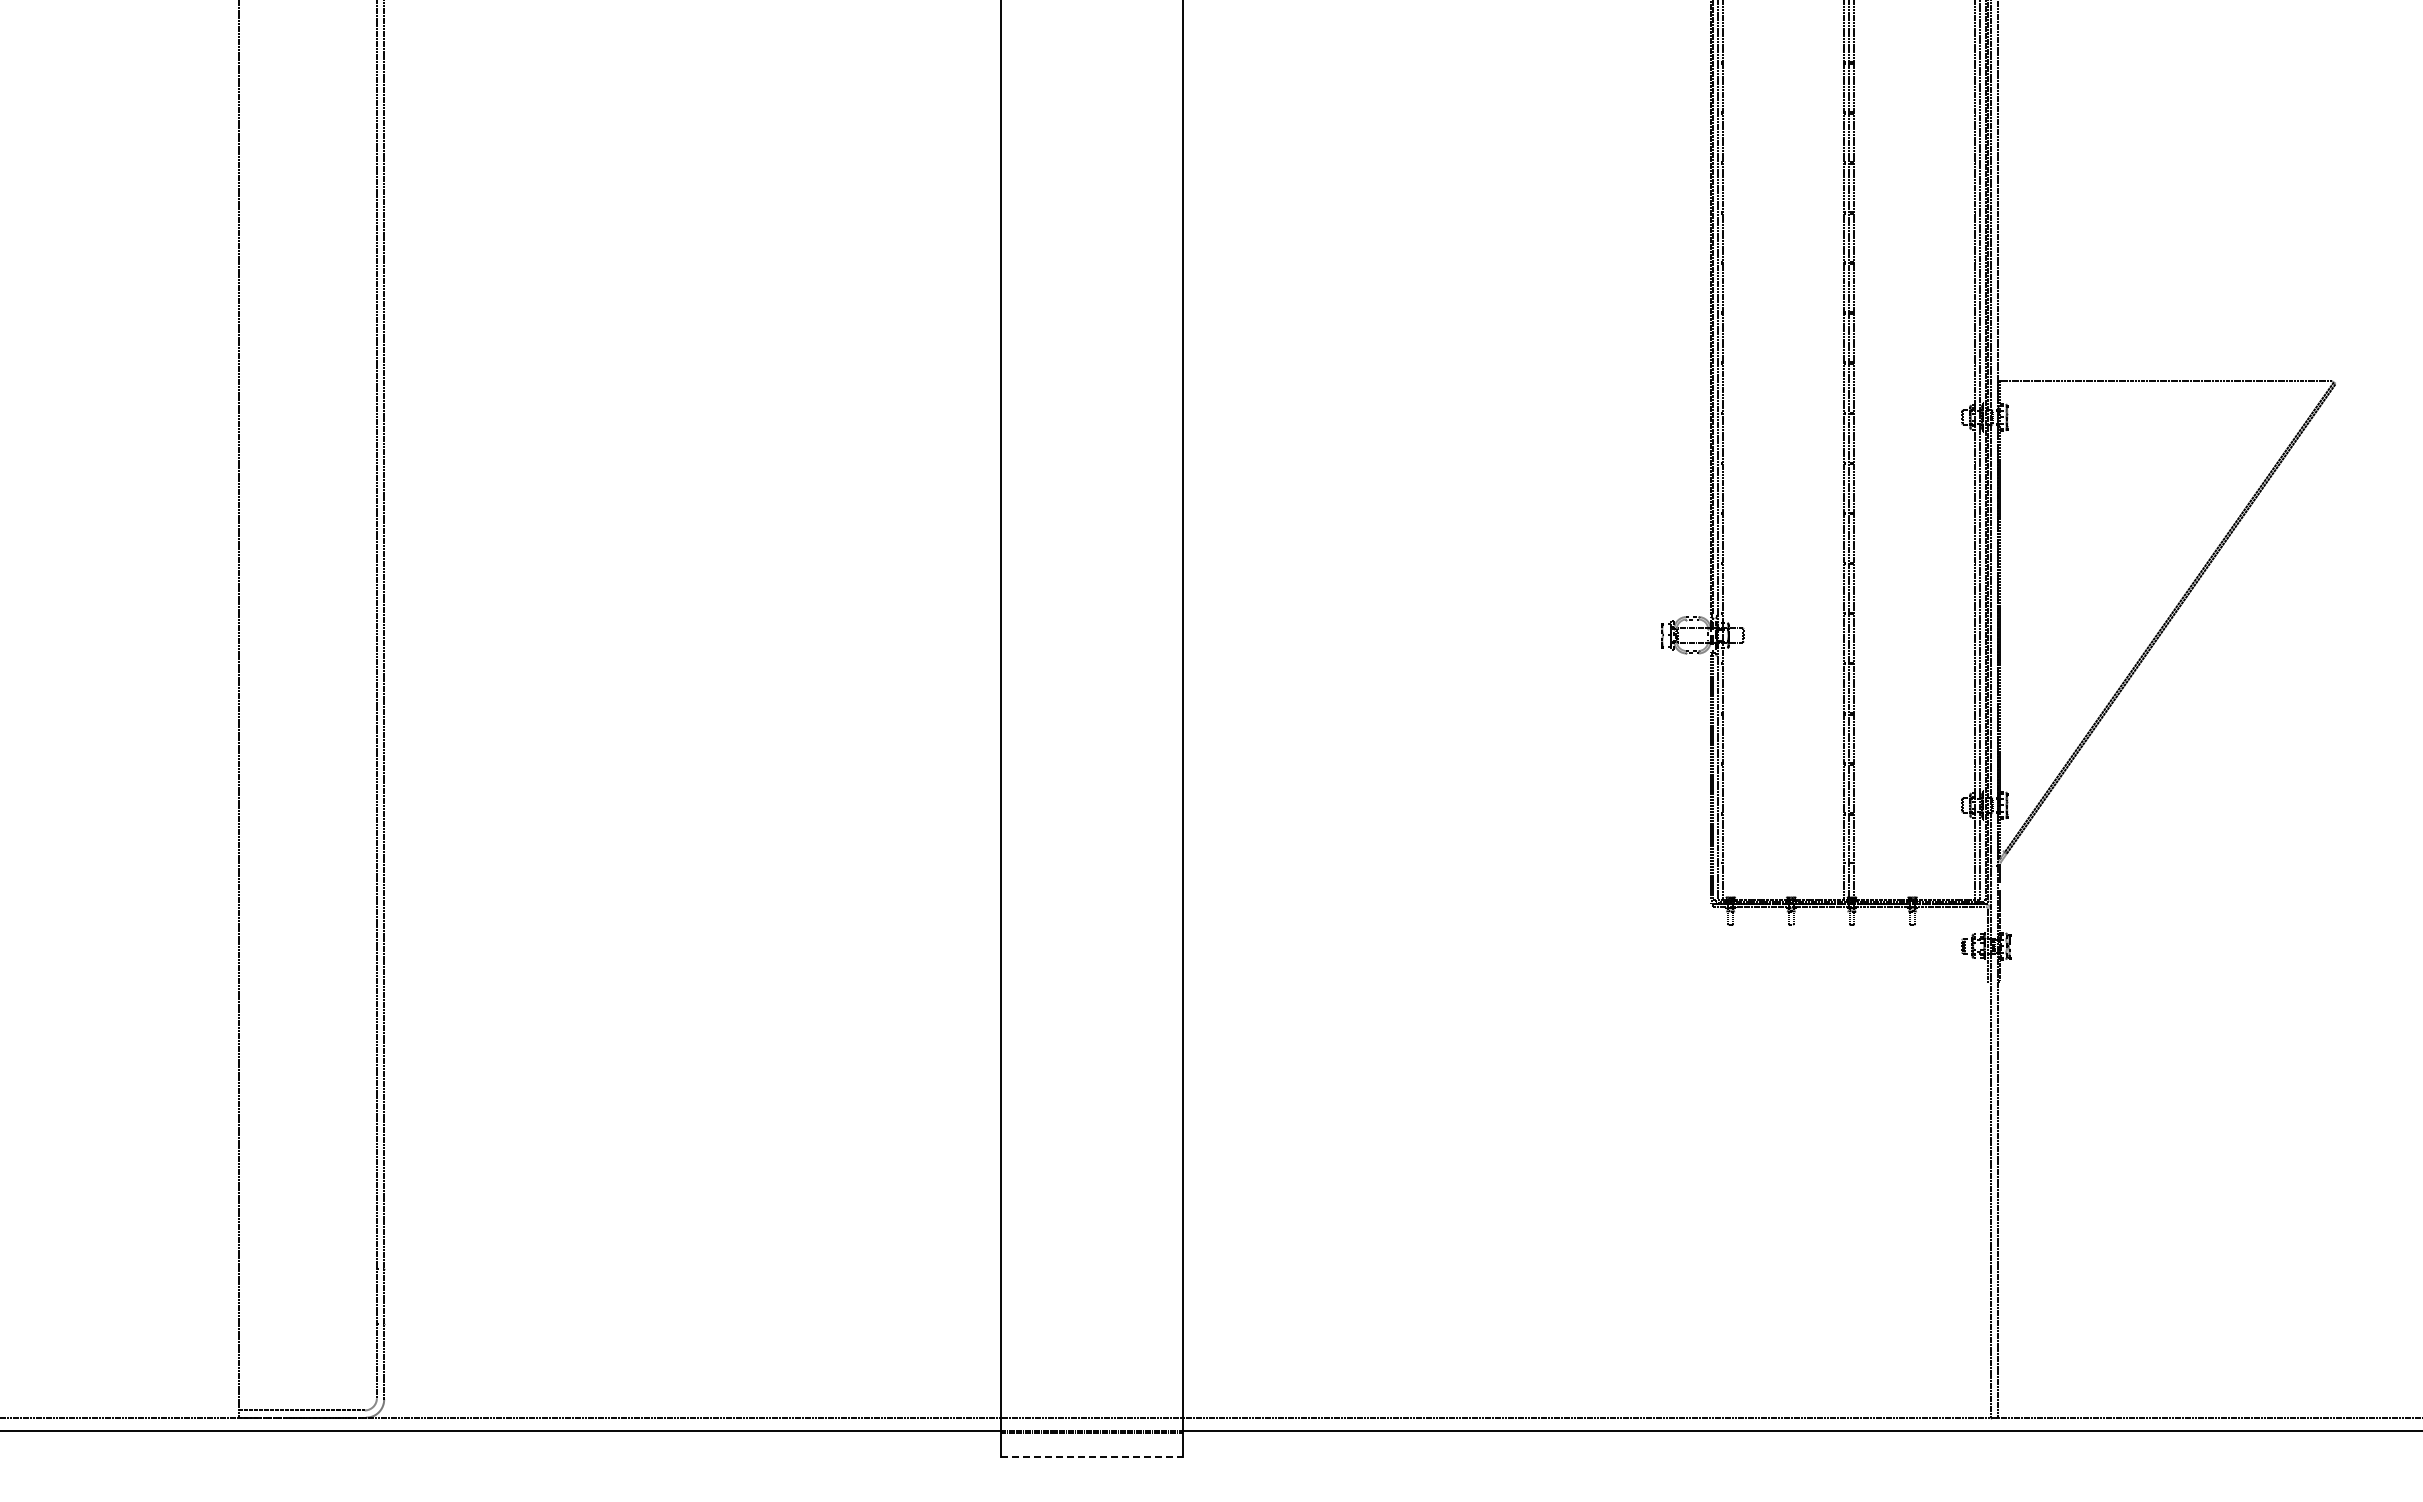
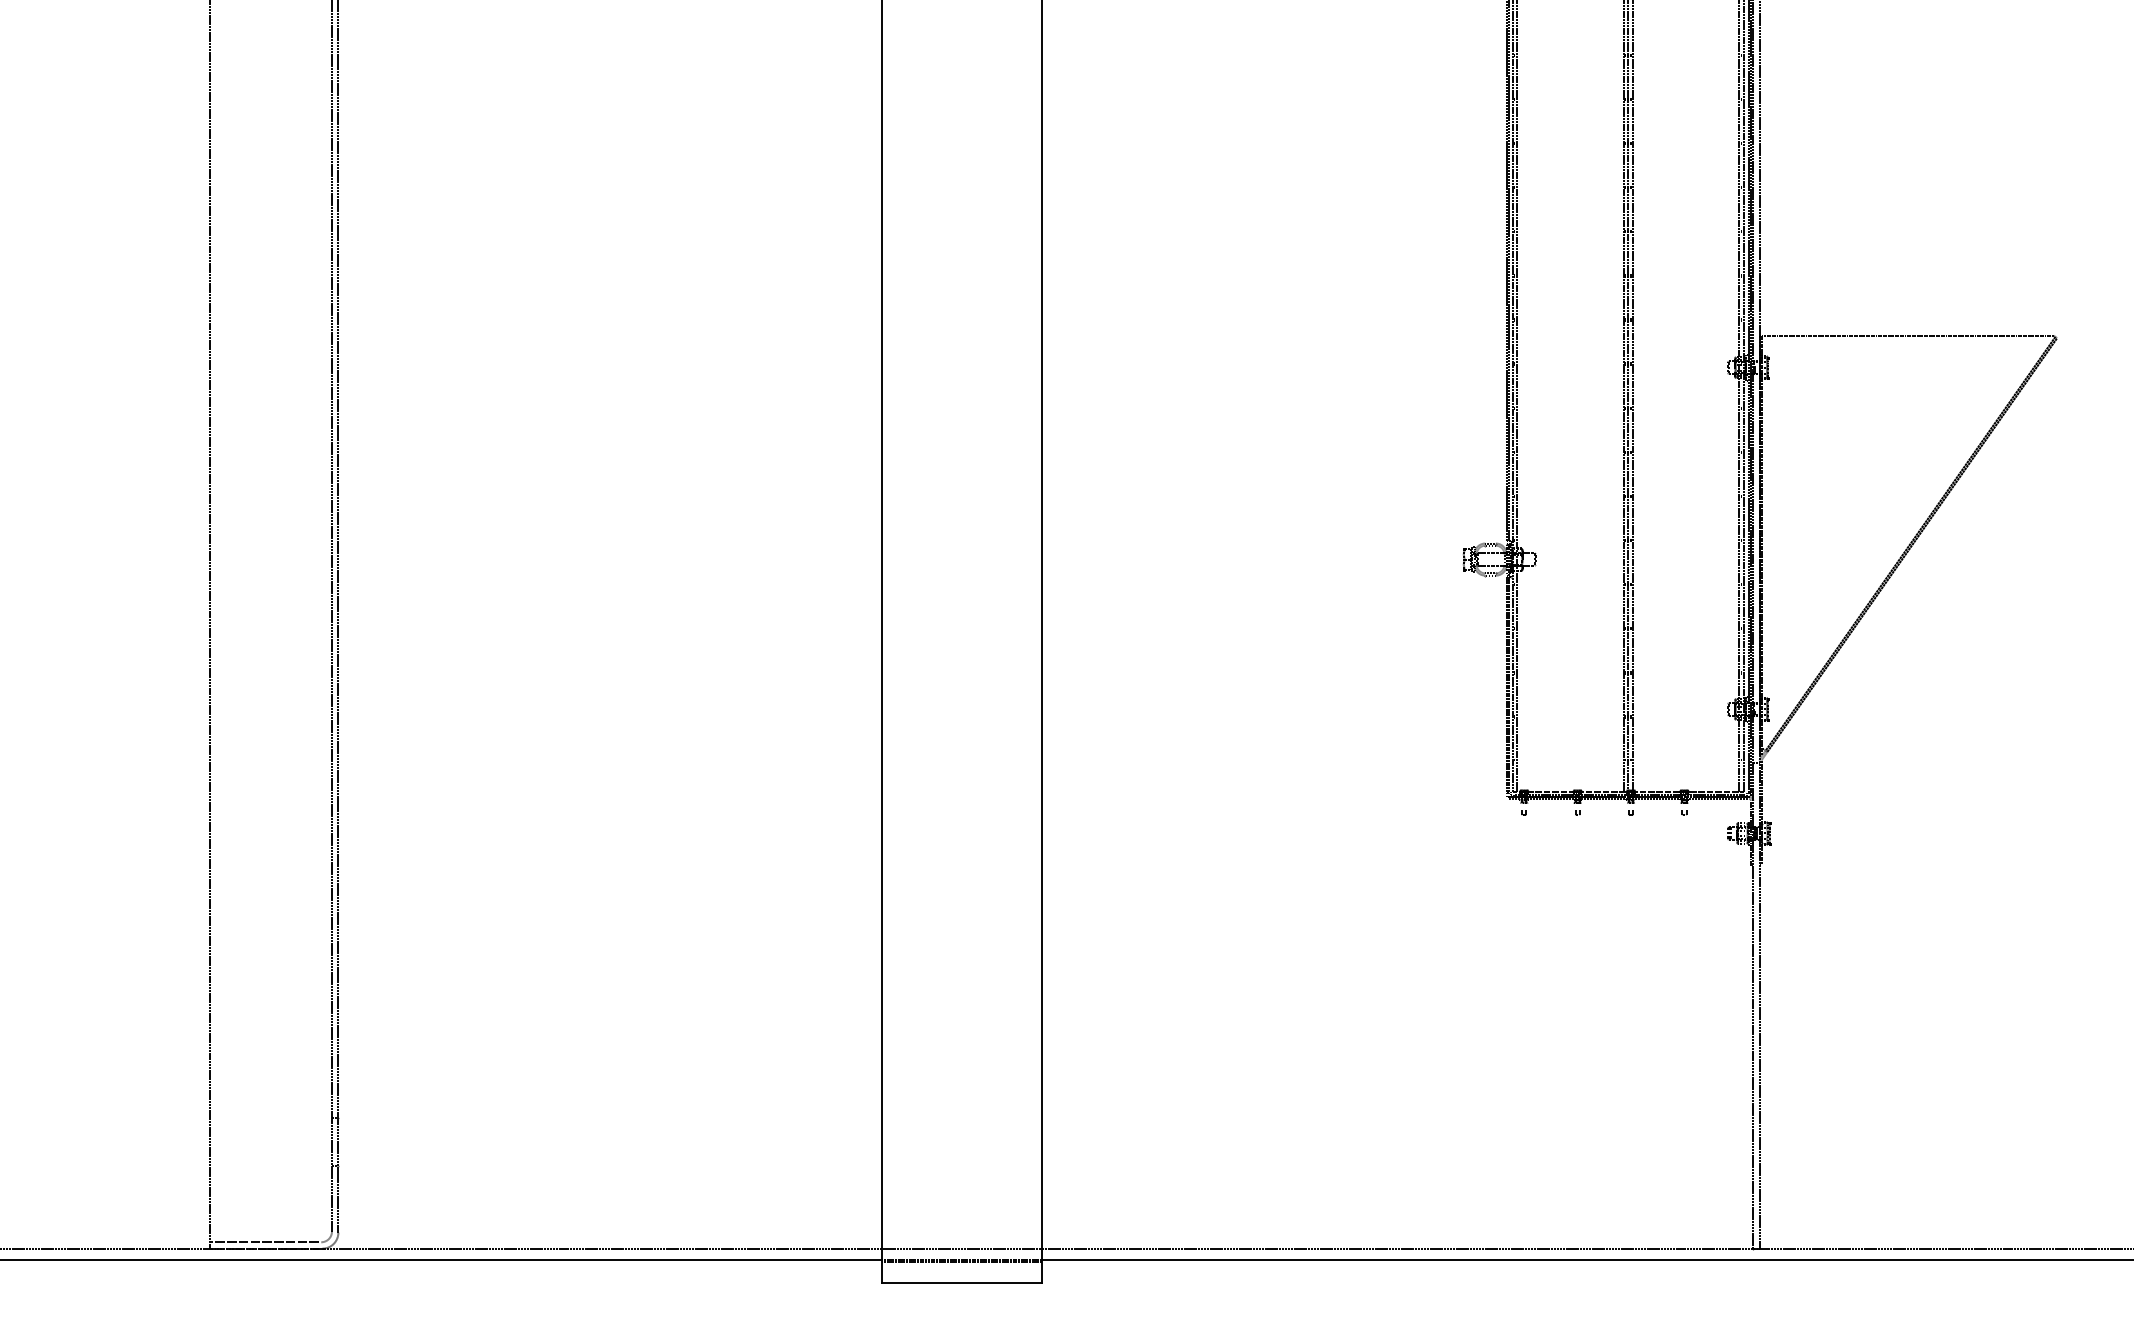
line: (1092, 1457) -> (962, 1283), dashed -> solid

